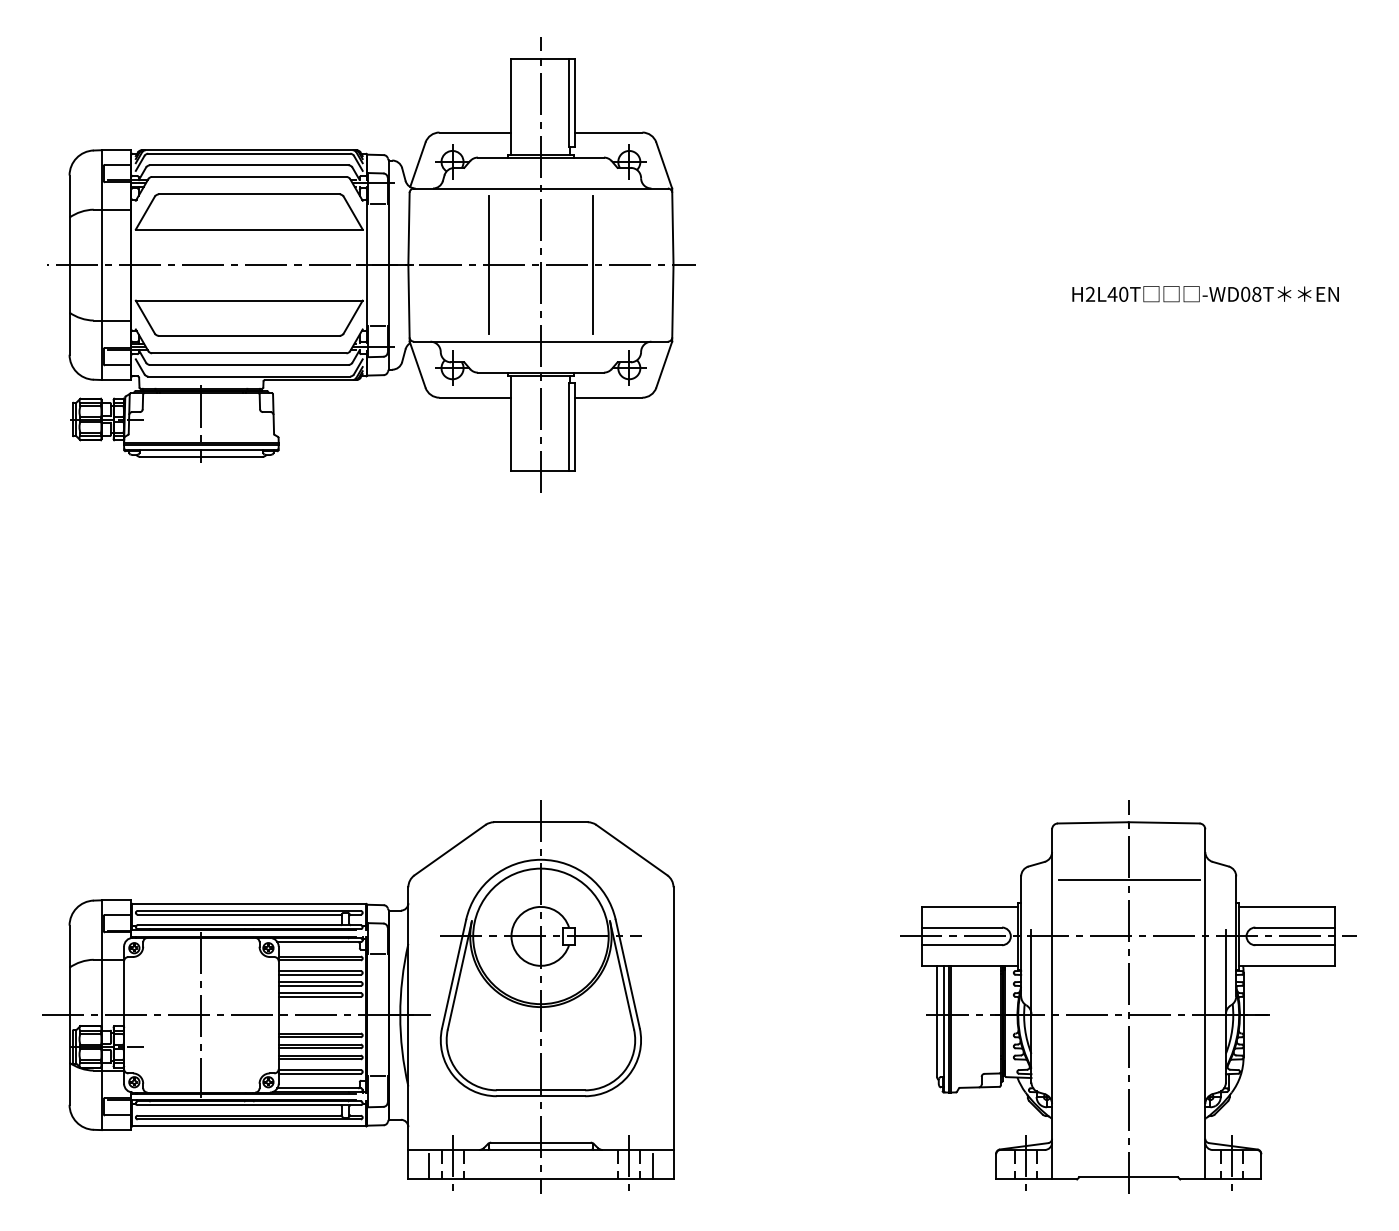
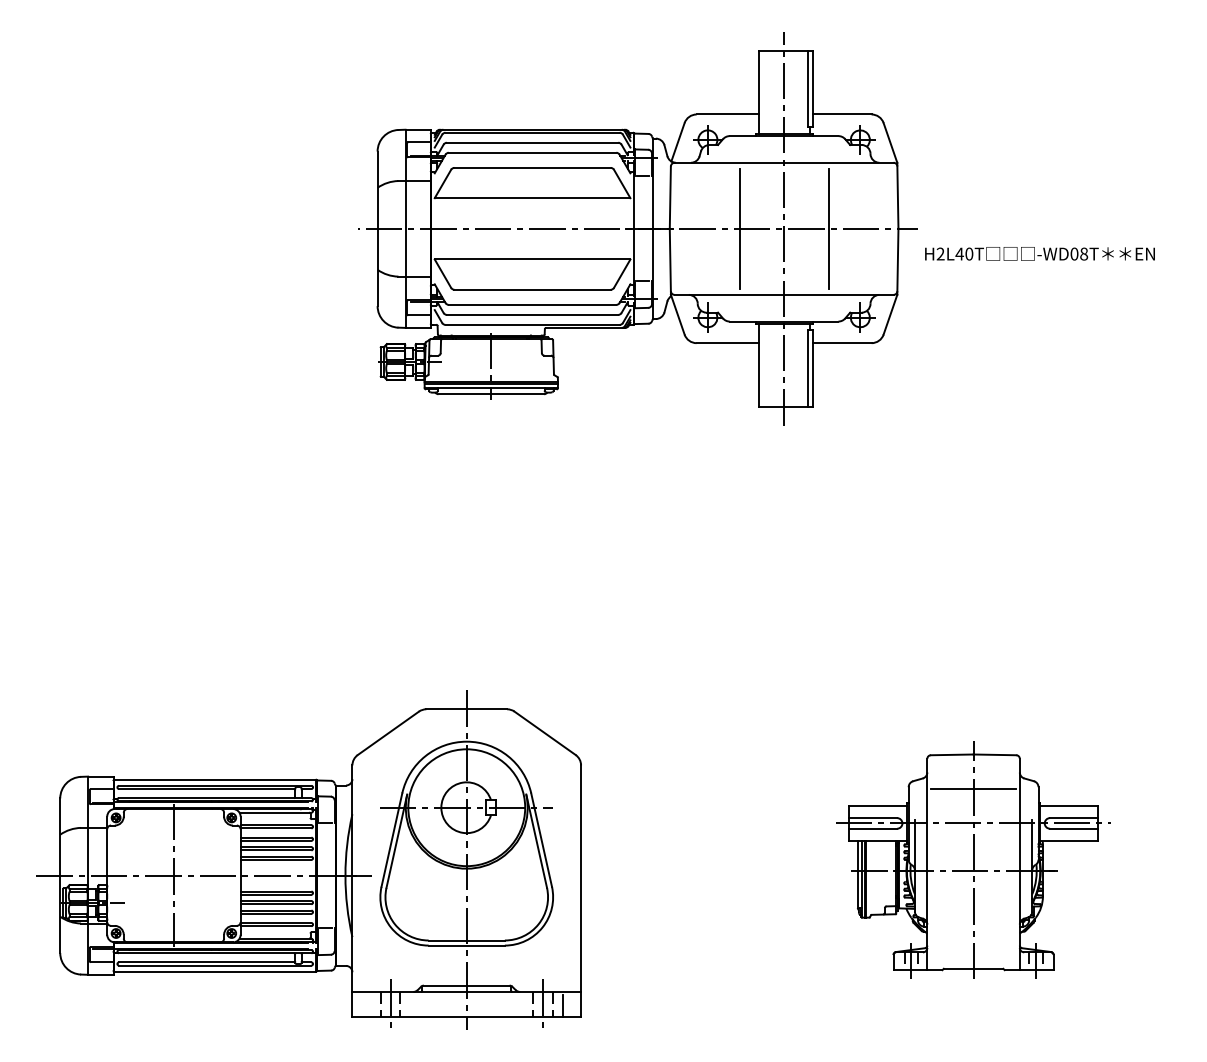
part: (371, 264) -> (637, 228), moved
part: (1128, 996) -> (973, 859), size x0.7
line: (428, 1166) -> (369, 1006), removed

